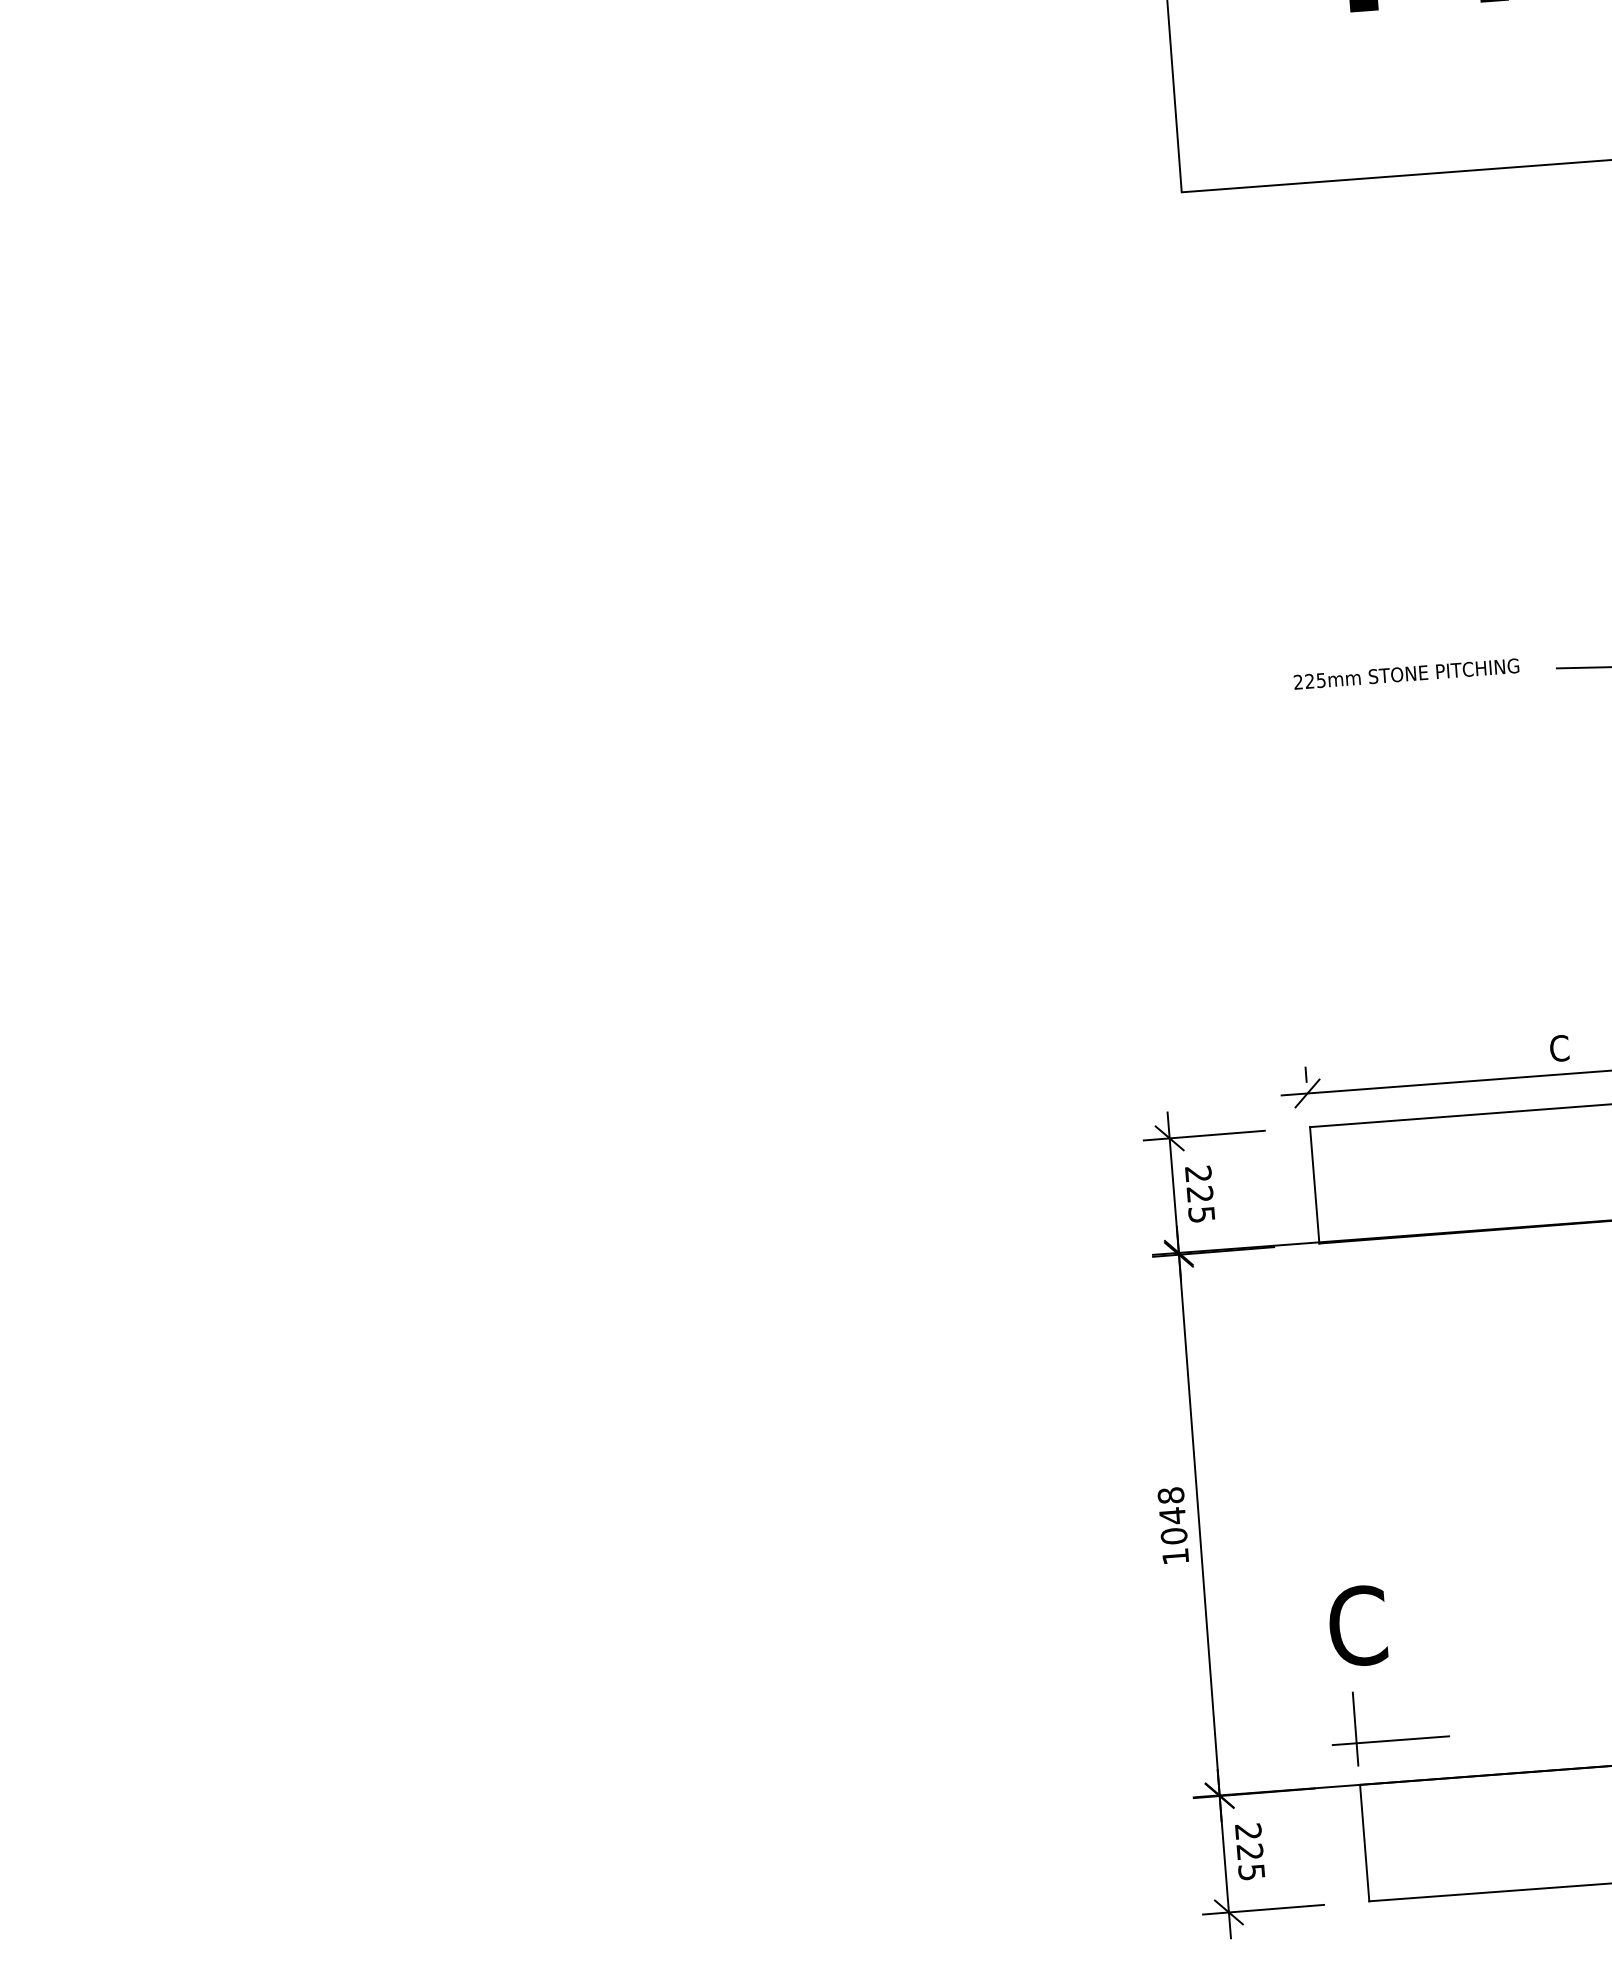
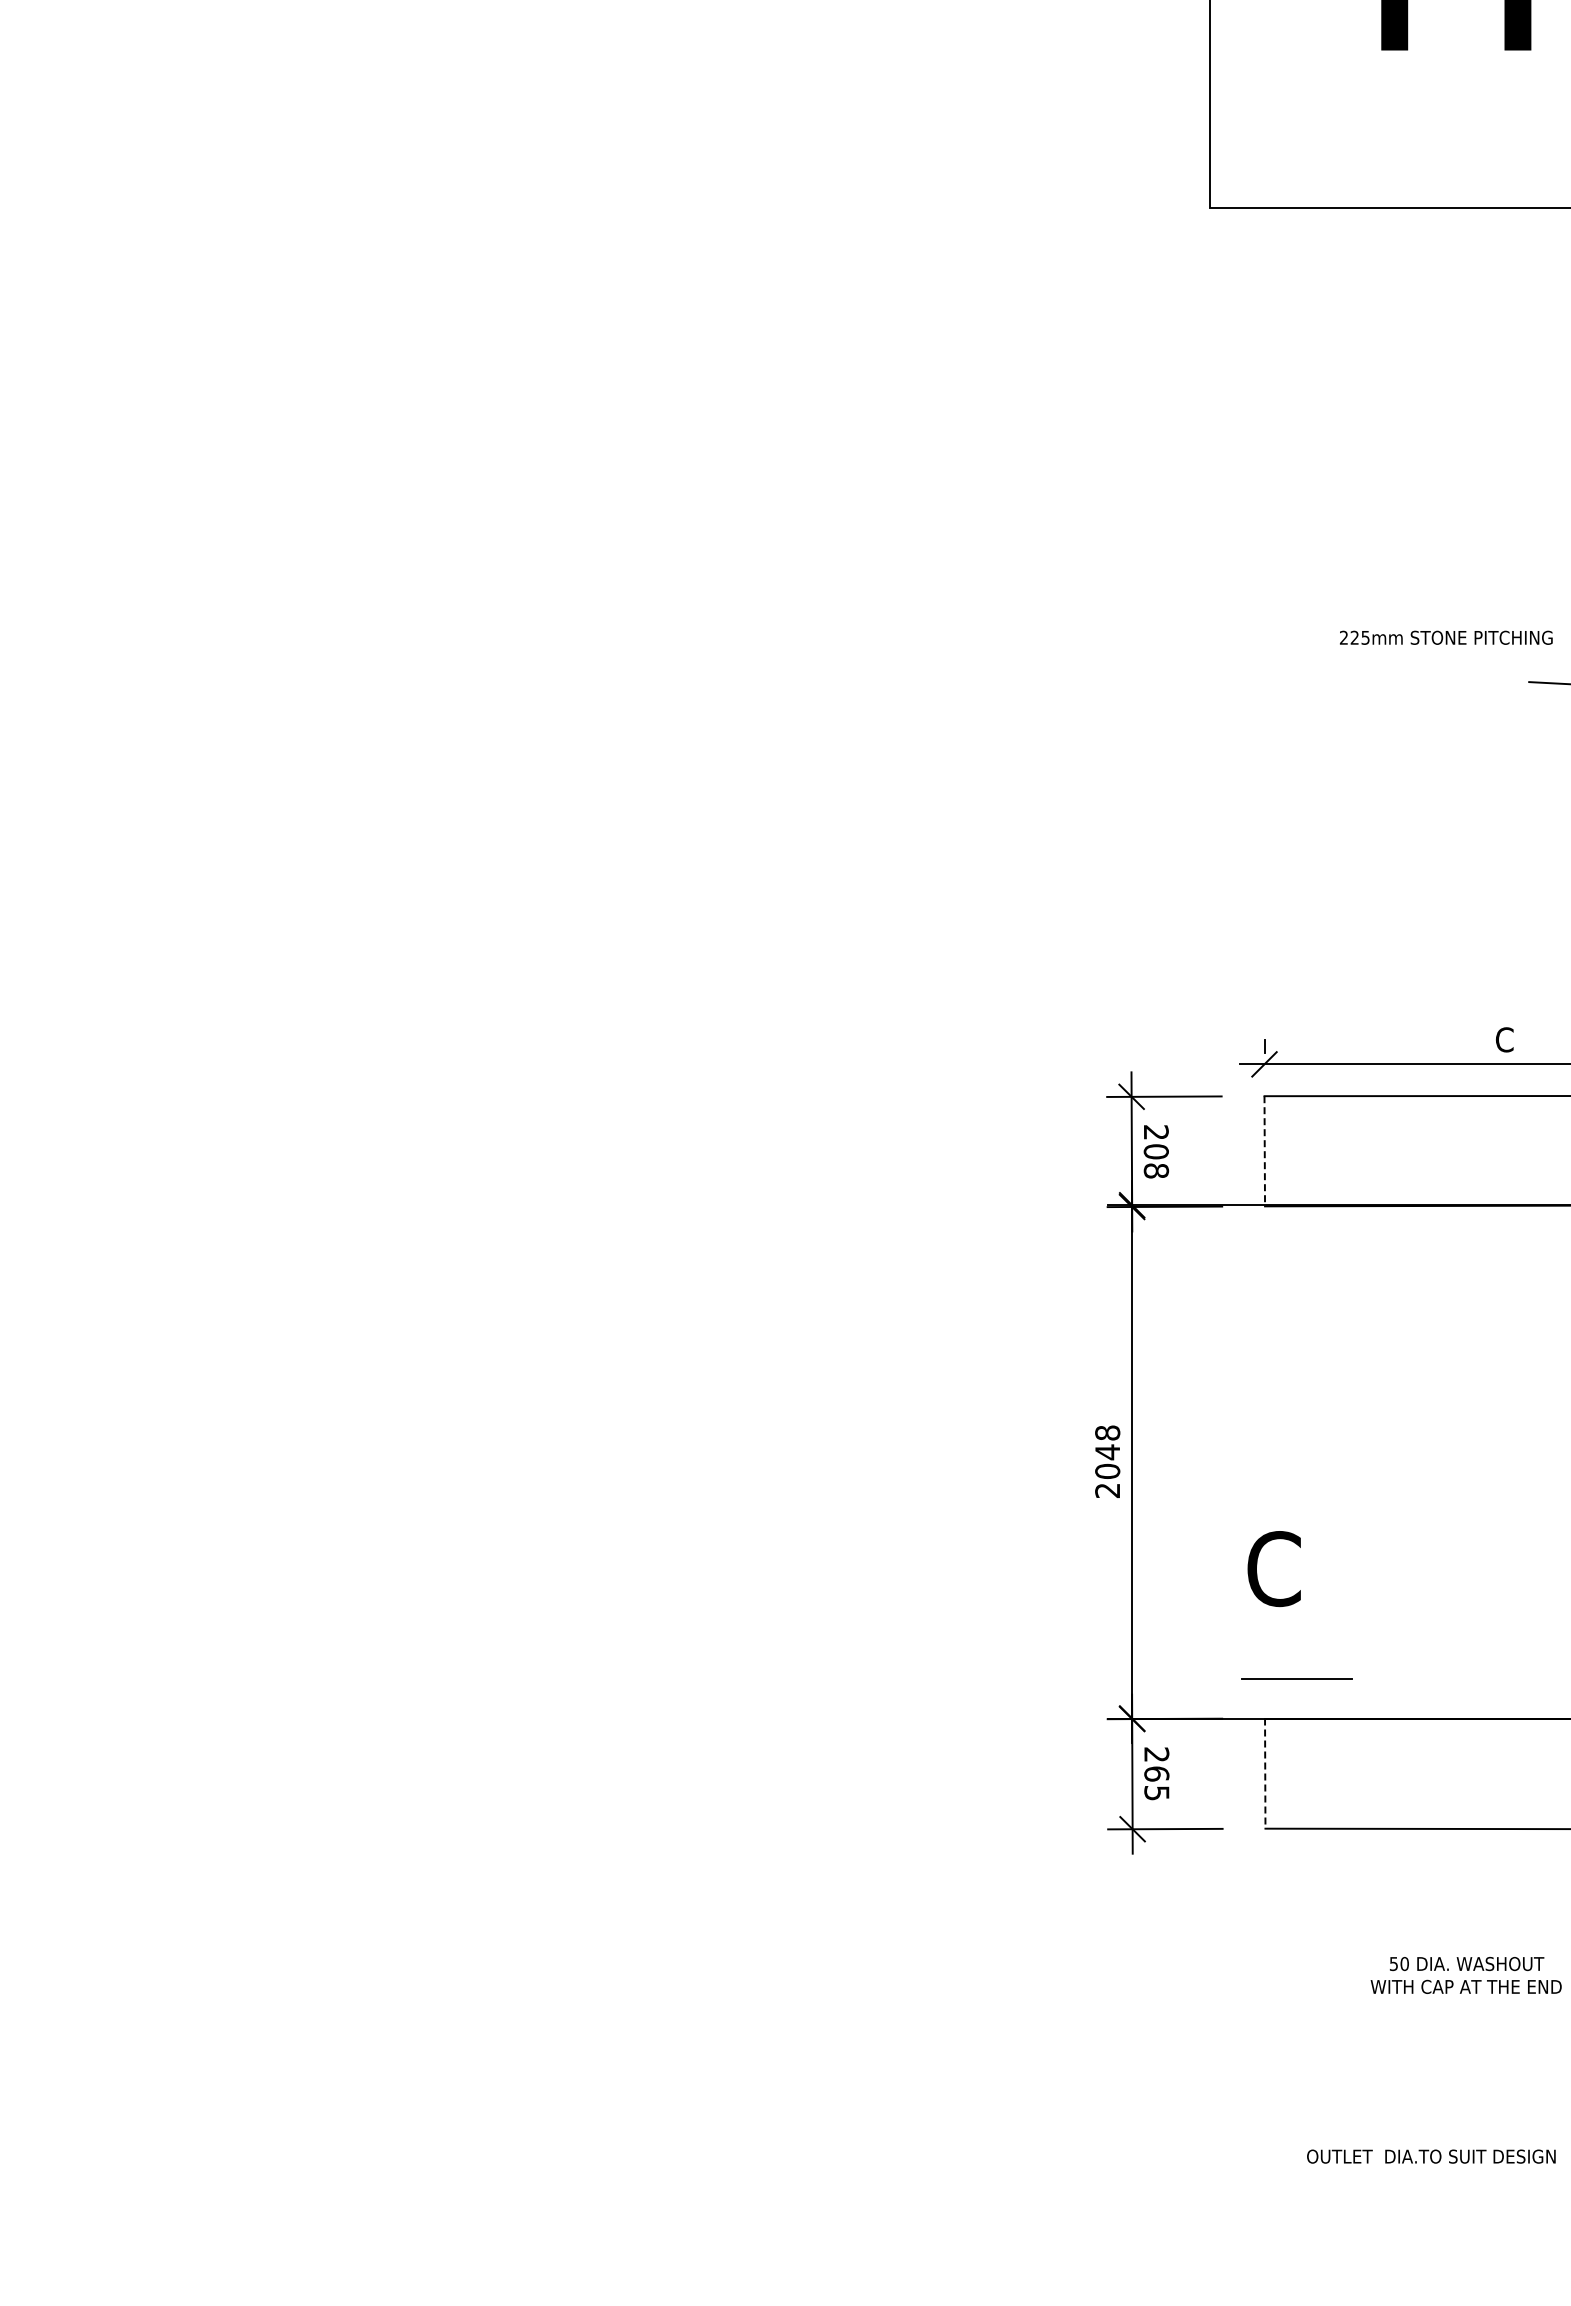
text: (1406, 673) -> (1446, 637), moved
line: (1314, 1185) -> (1264, 1151), solid -> dashed
text: (1201, 1204) -> (1156, 1161), 225 -> 208
text: (1175, 1556) -> (1107, 1490), 1048 -> 2048
line: (1355, 1728) -> (1264, 1665), removed
line: (1365, 1844) -> (1265, 1774), solid -> dashed
text: (1249, 1851) -> (1156, 1773), 225 -> 265

